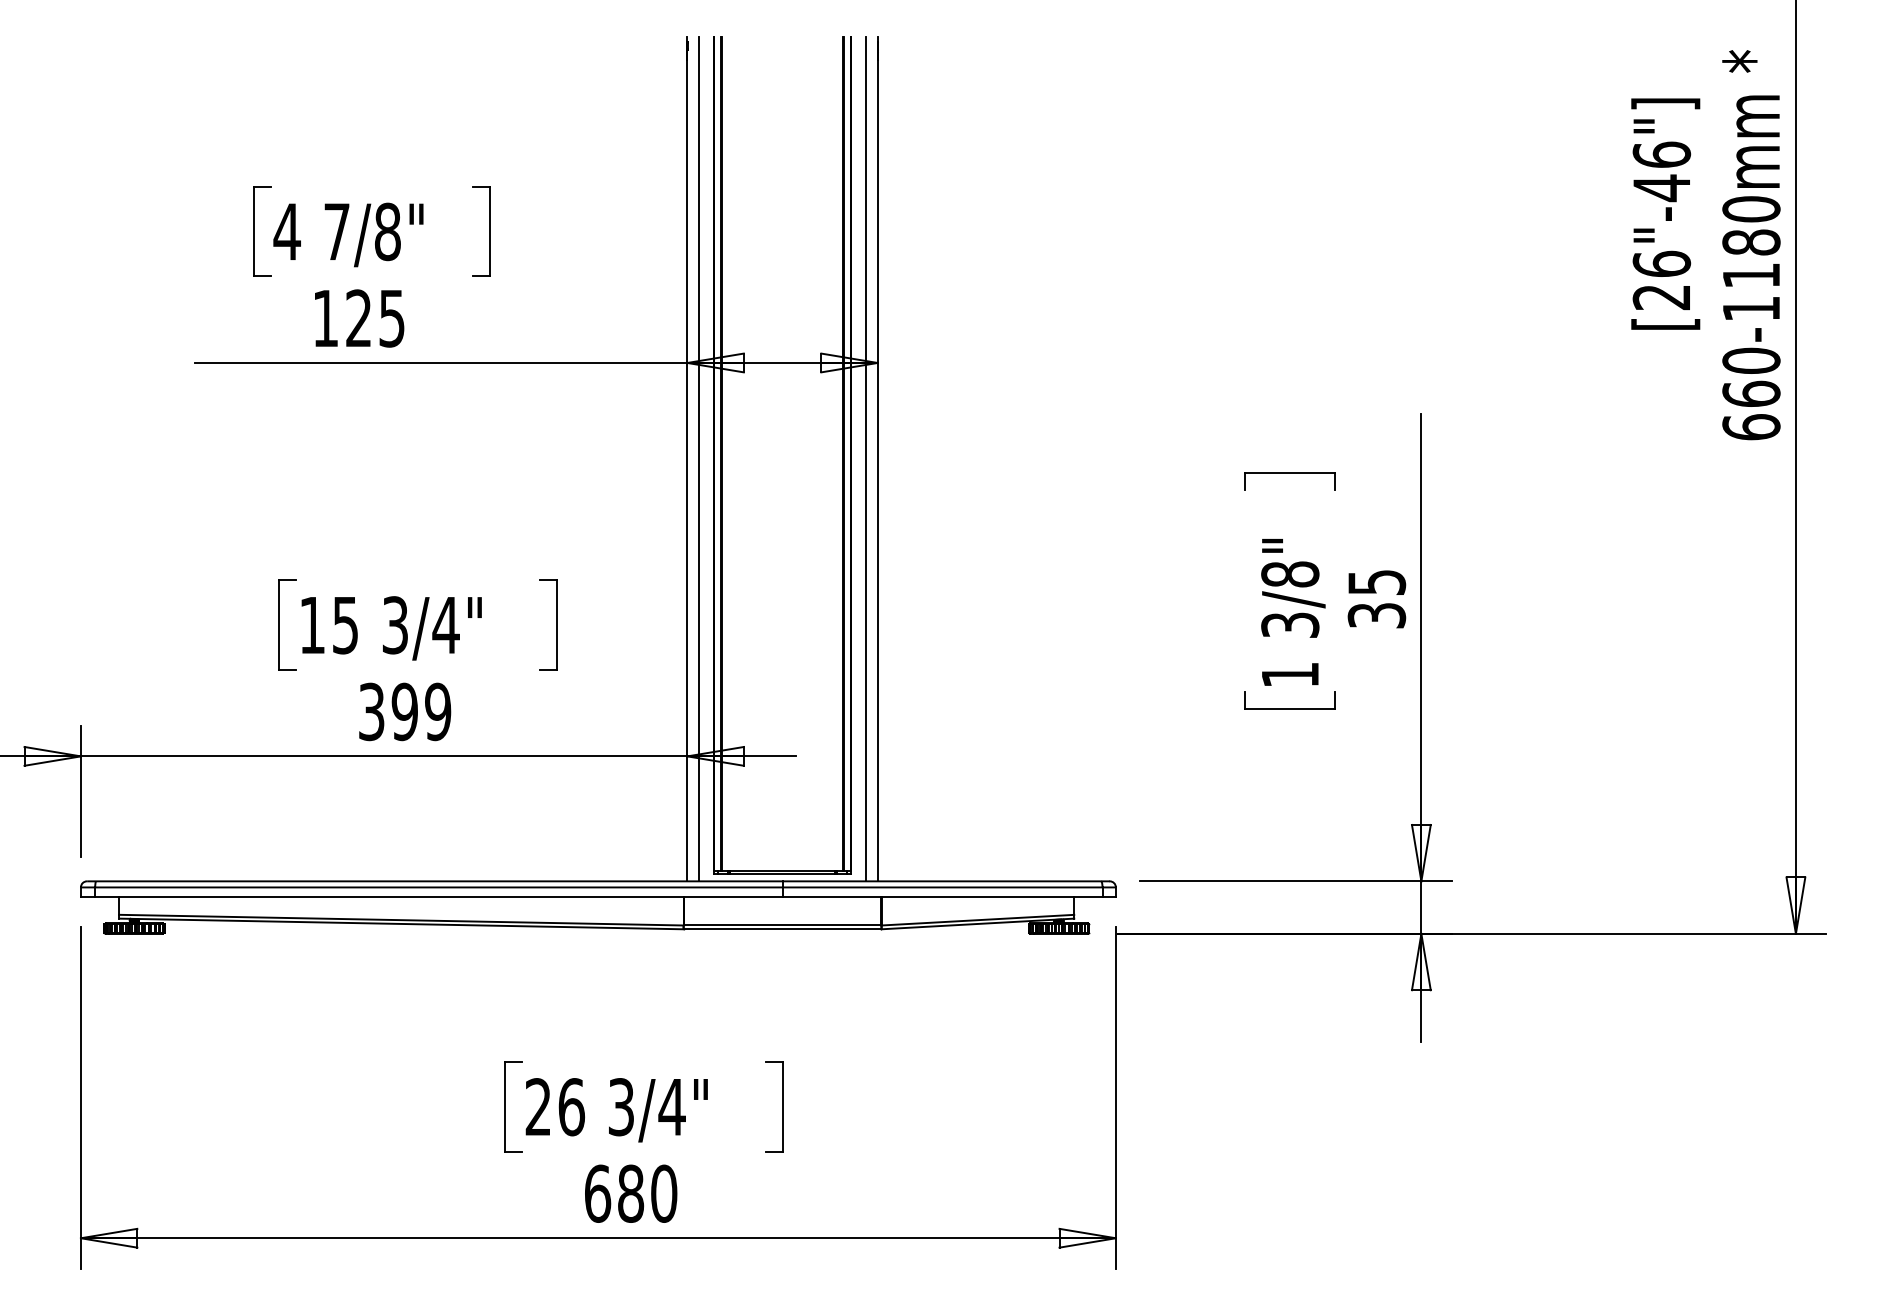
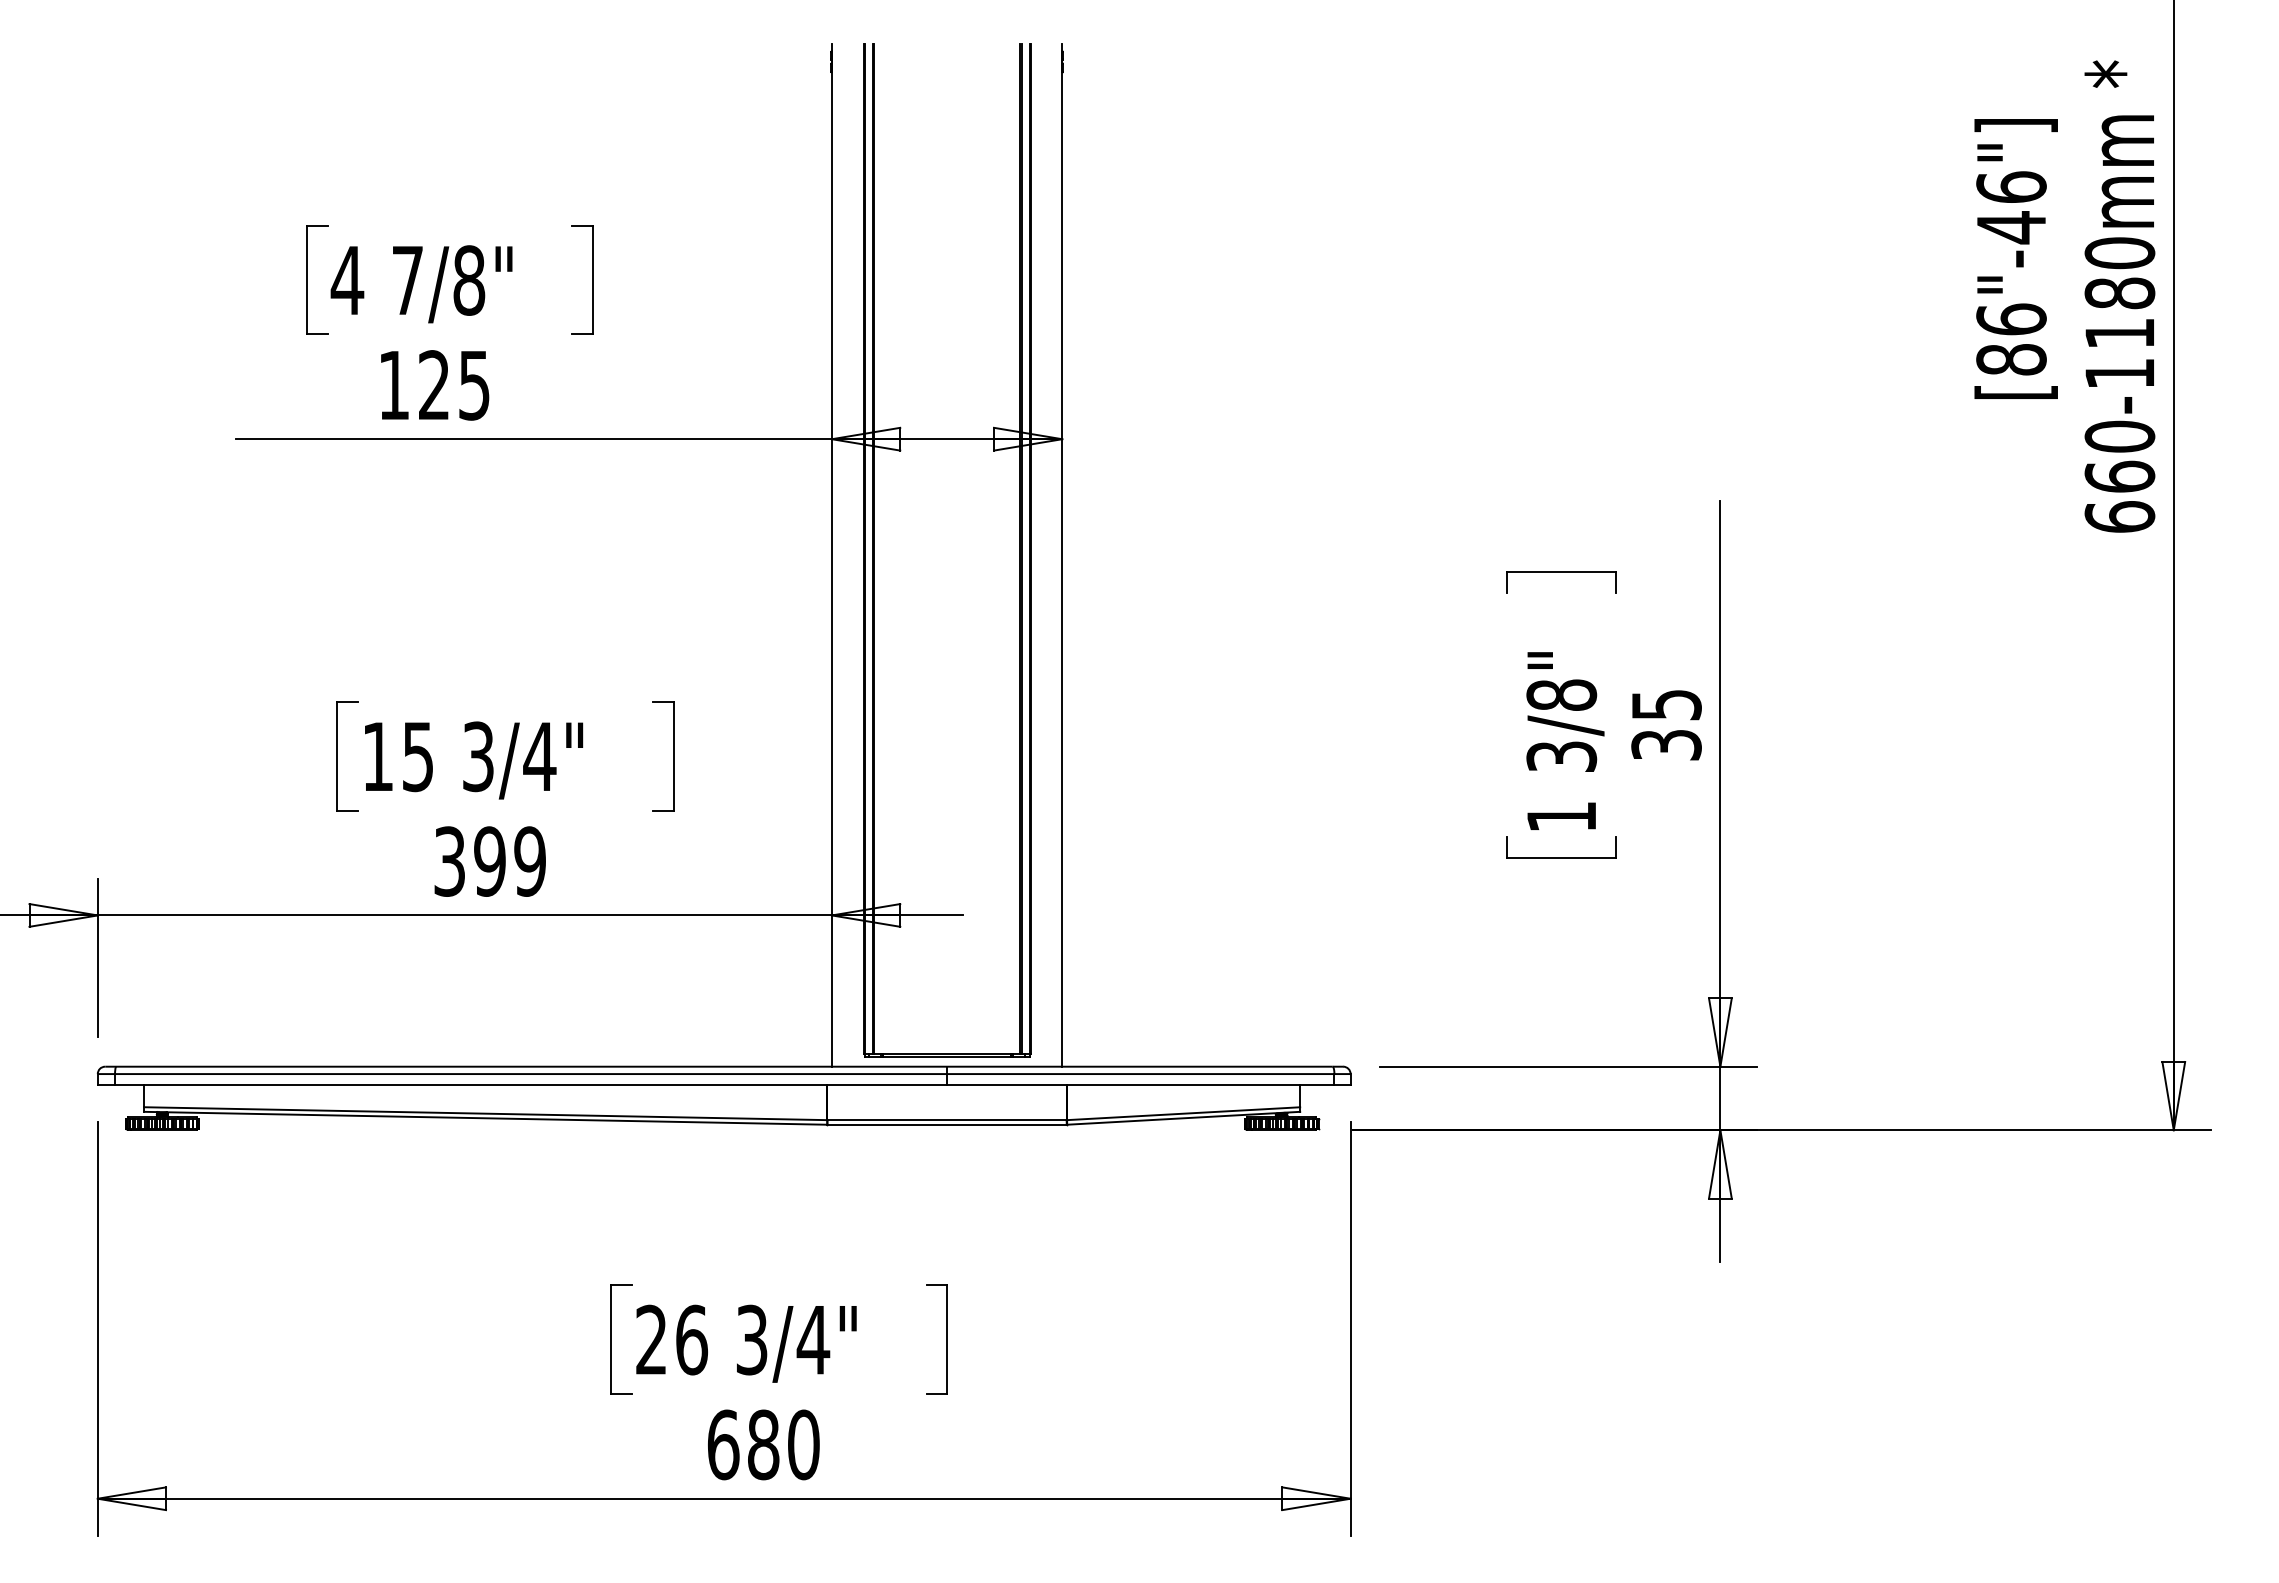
text: (1661, 297) -> (2011, 359), [26"-46"] -> [86"-46"]
line: (698, 459) -> (845, 555), removed
line: (866, 459) -> (1048, 555), removed

